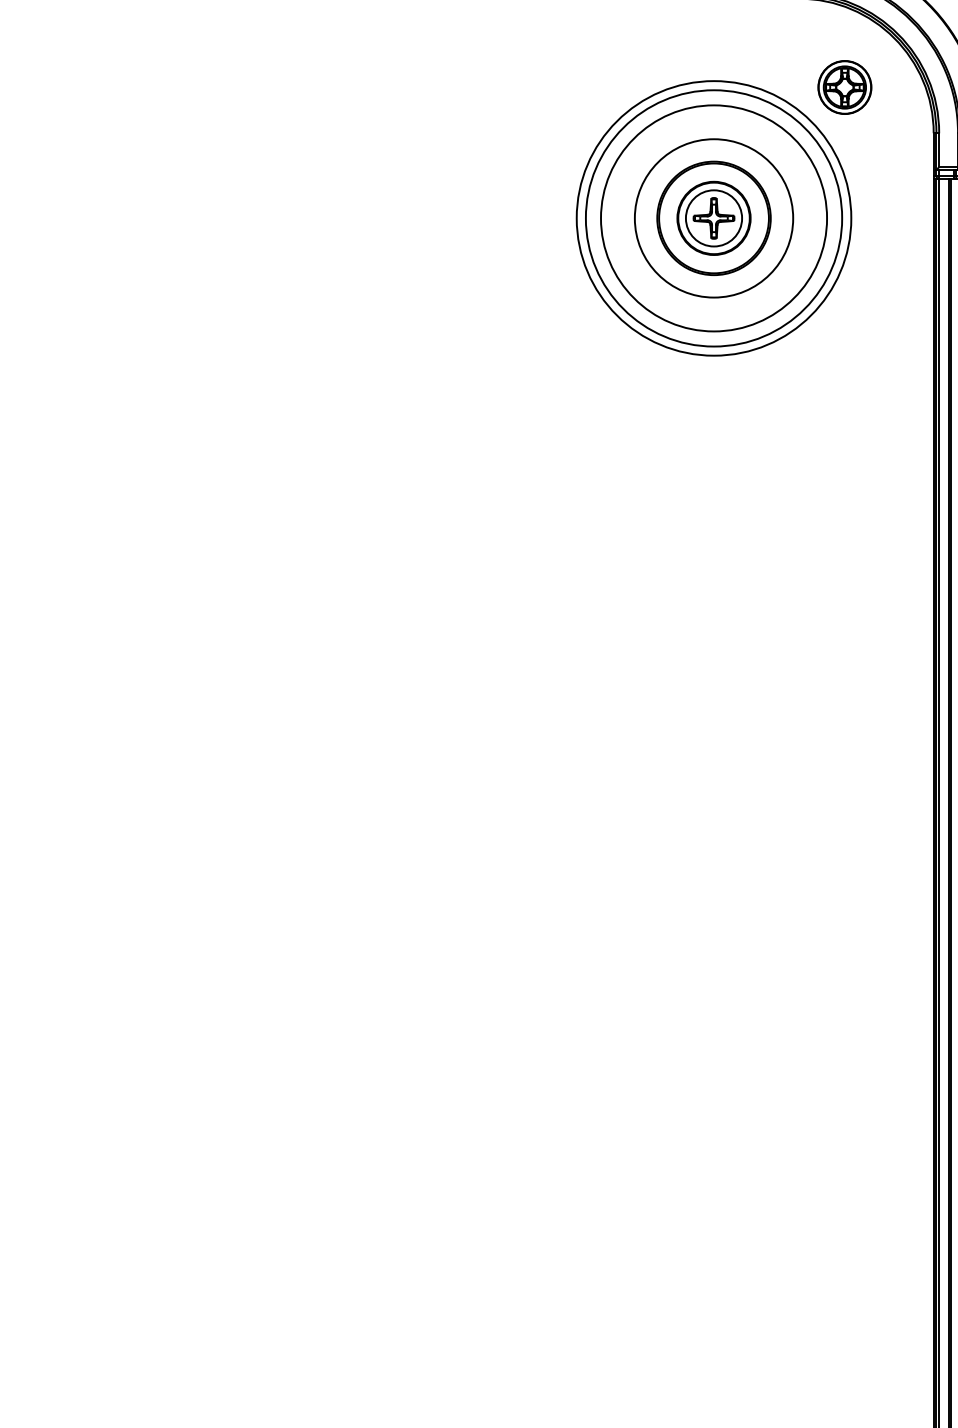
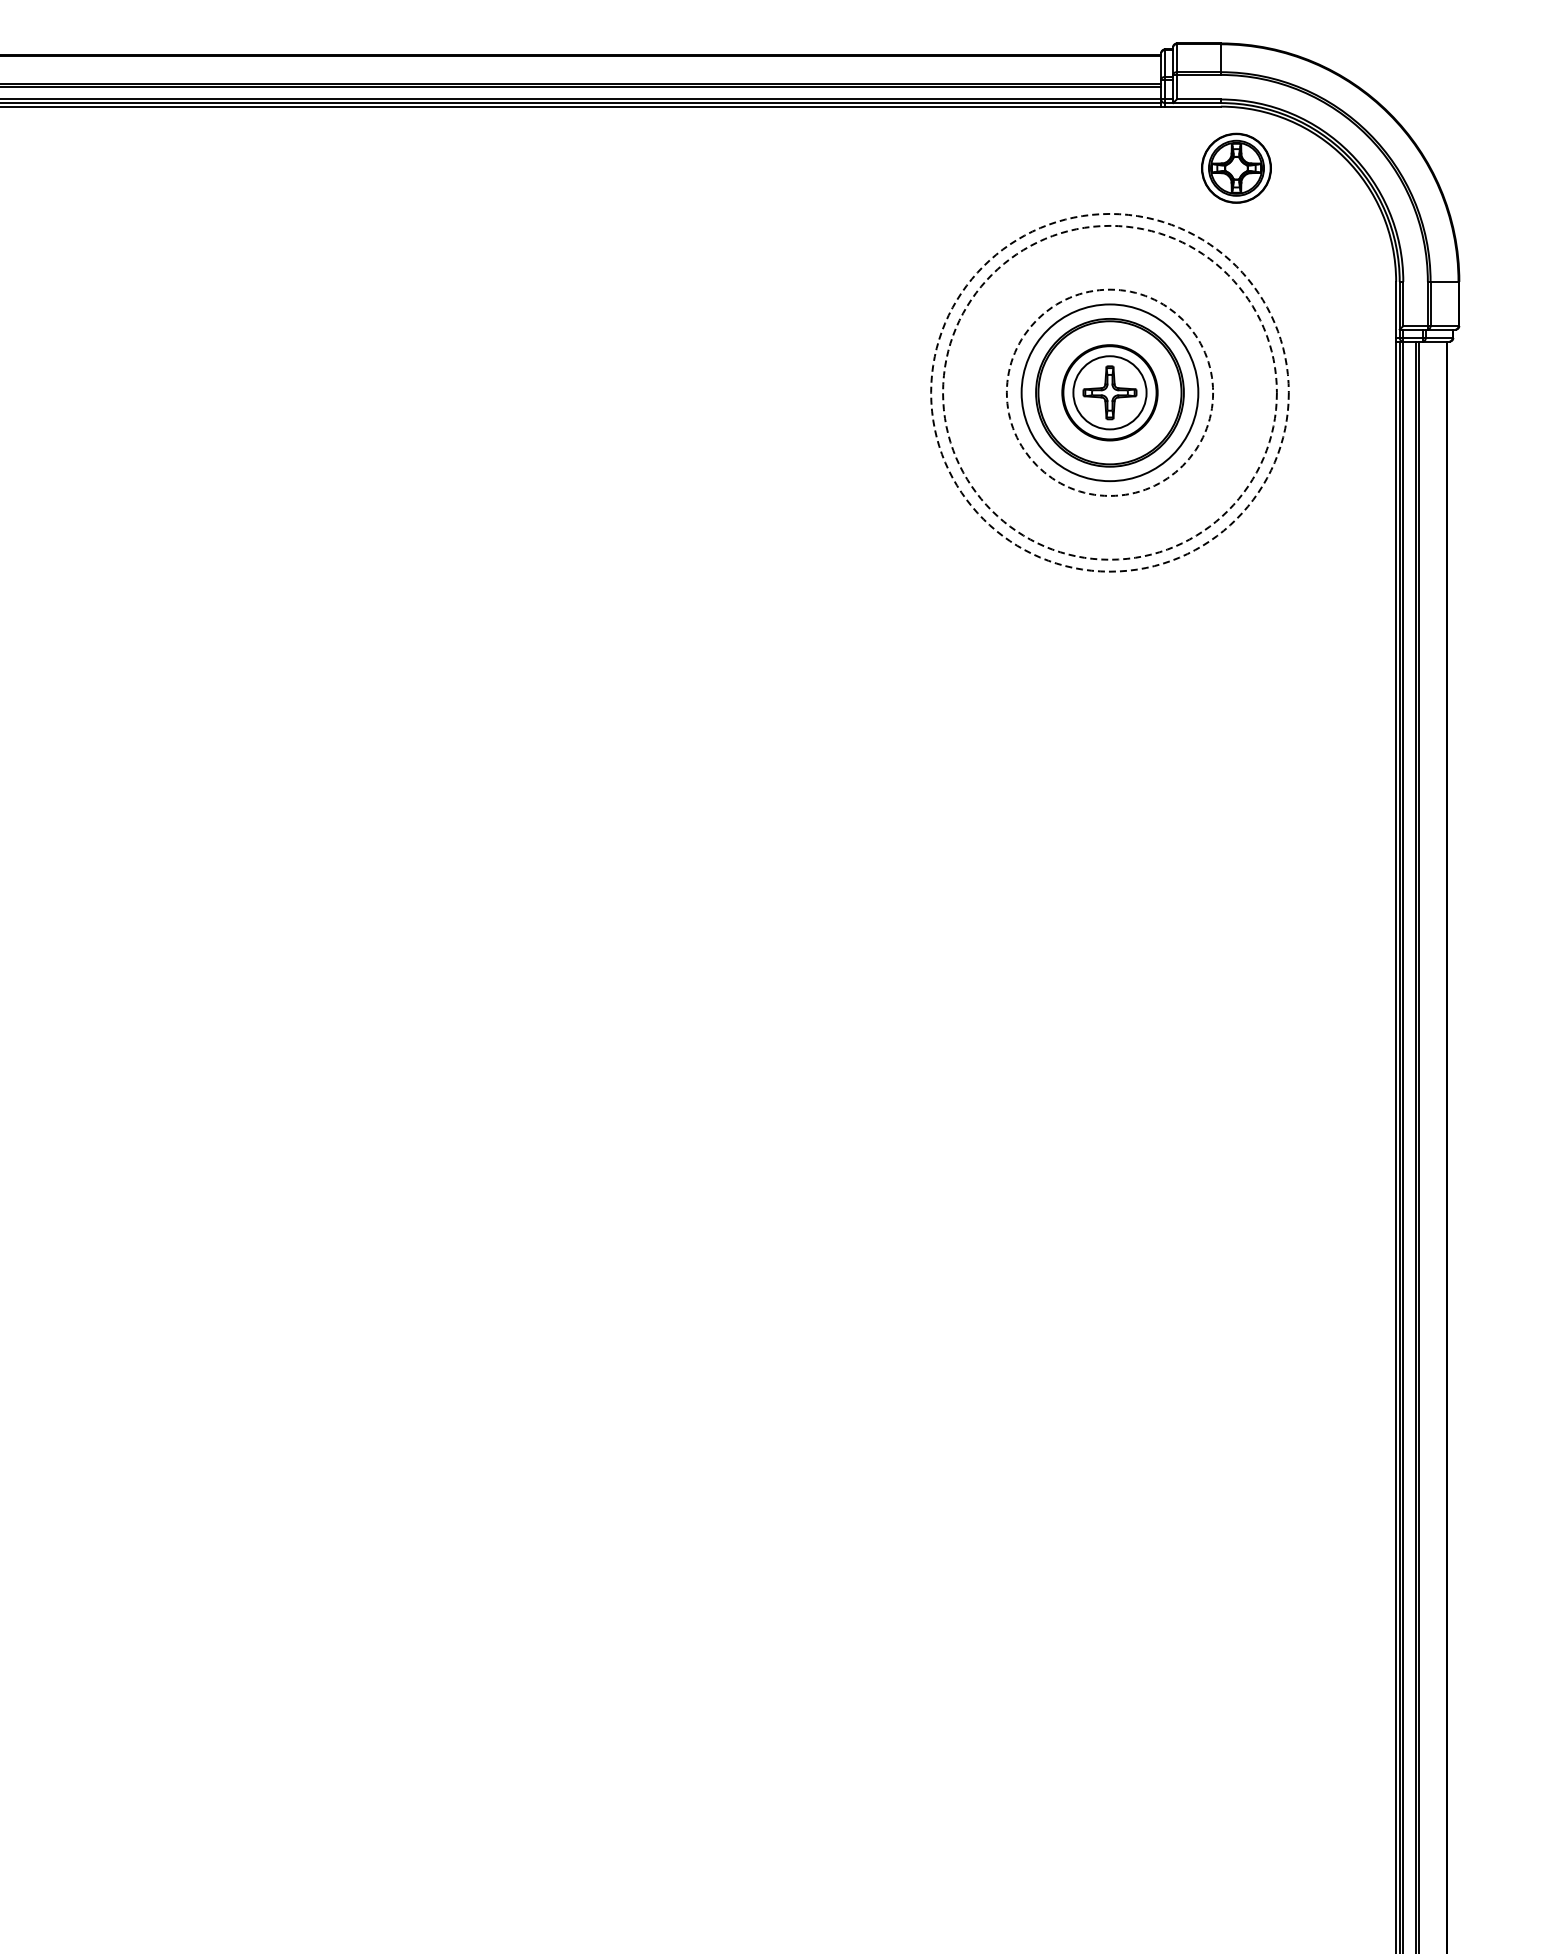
part: (844, 86) -> (1236, 167), moved
circle: (713, 218) -> (1109, 392), size x0.6
circle: (713, 218) -> (1109, 392), solid -> dashed
circle: (713, 218) -> (1109, 392), solid -> dashed
circle: (713, 218) -> (1109, 392), solid -> dashed

